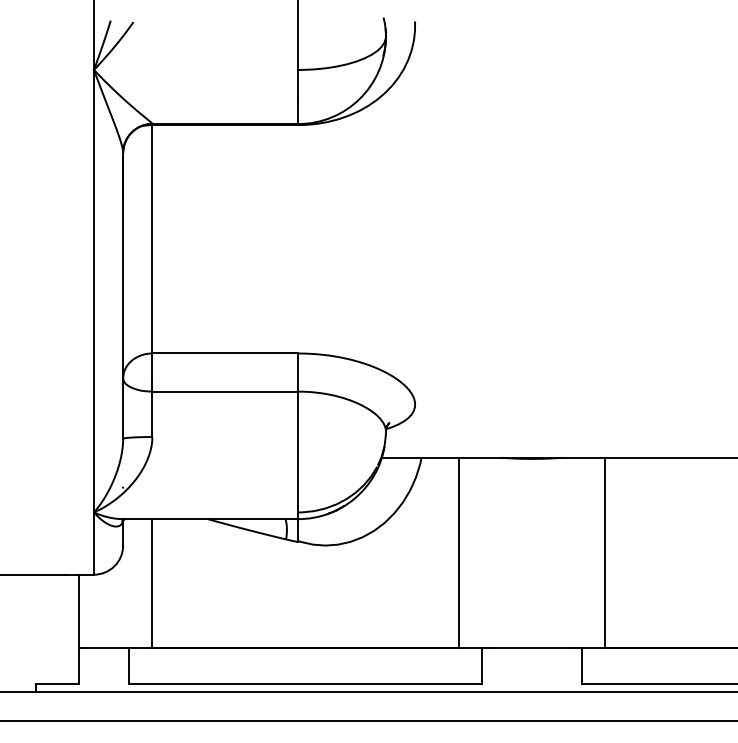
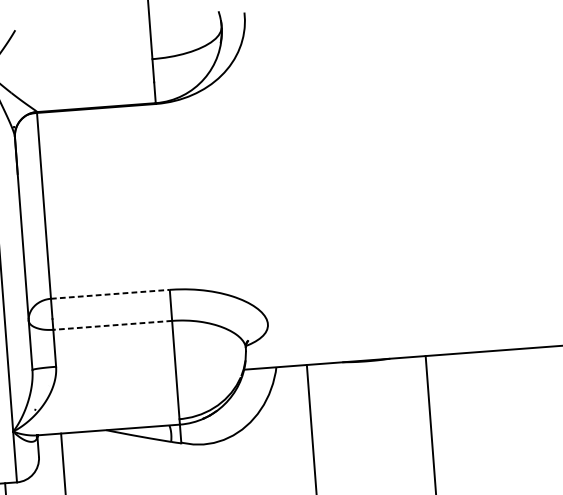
line: (225, 353) -> (110, 294), solid -> dashed
line: (224, 391) -> (112, 325), solid -> dashed

